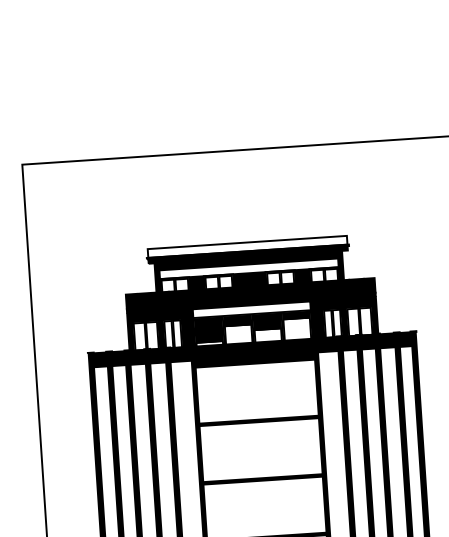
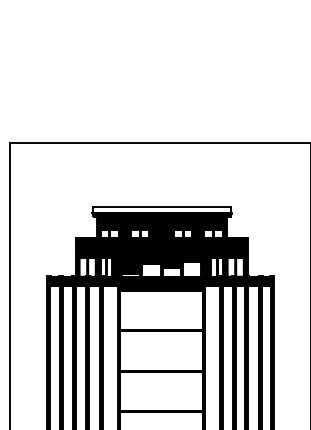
hatch: (248, 268) -> (161, 225), added
hatch: (251, 309) -> (161, 253), added

